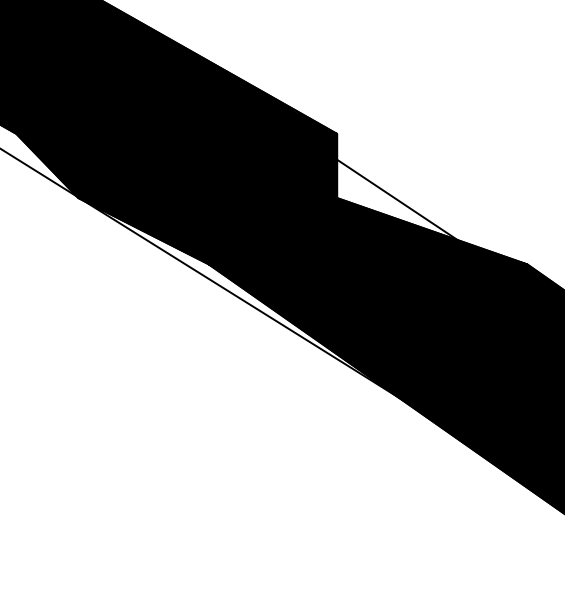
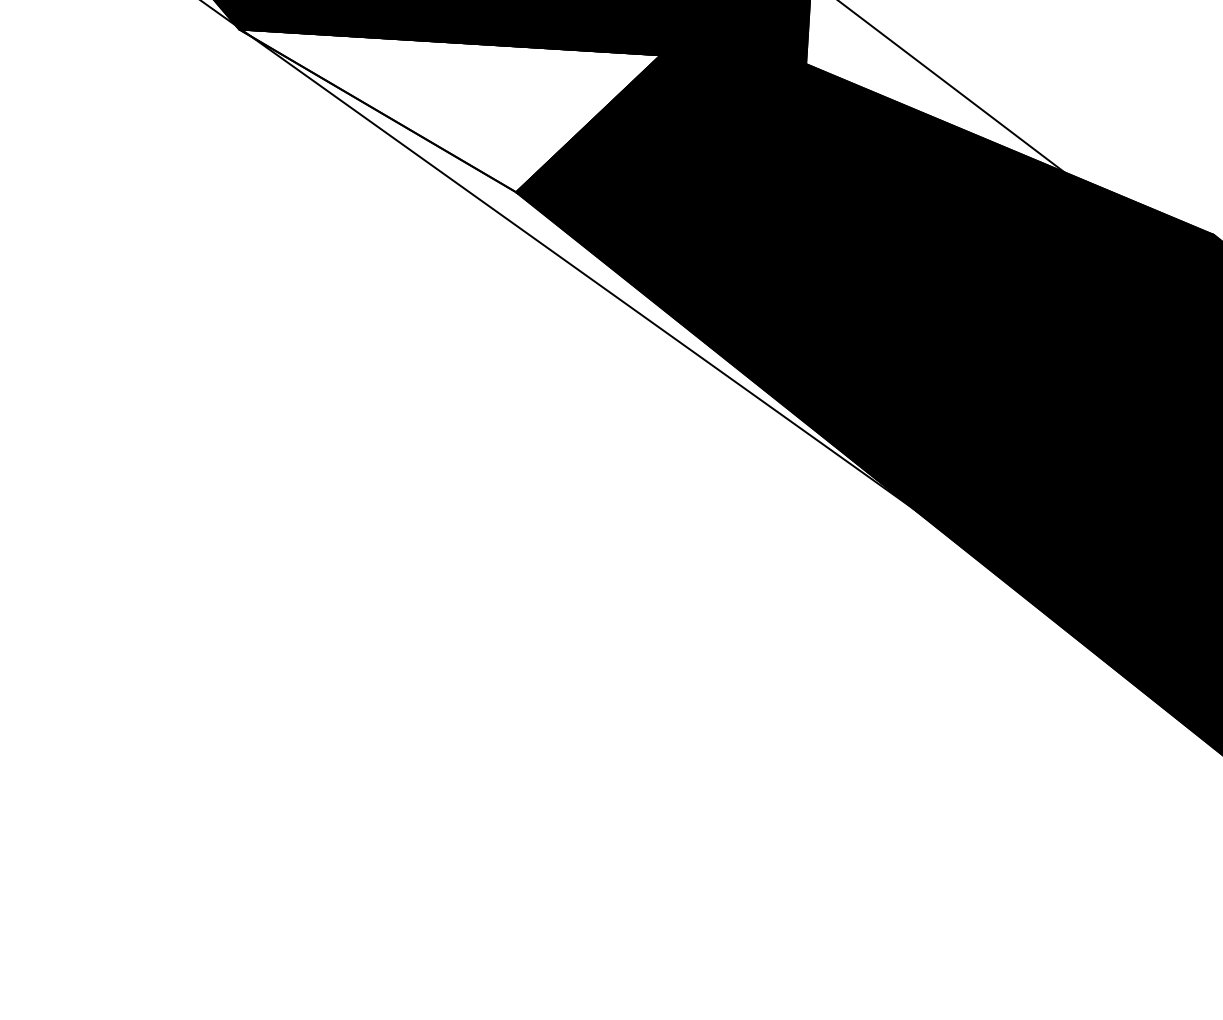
fill: (174, 231) -> (445, 115), removed

